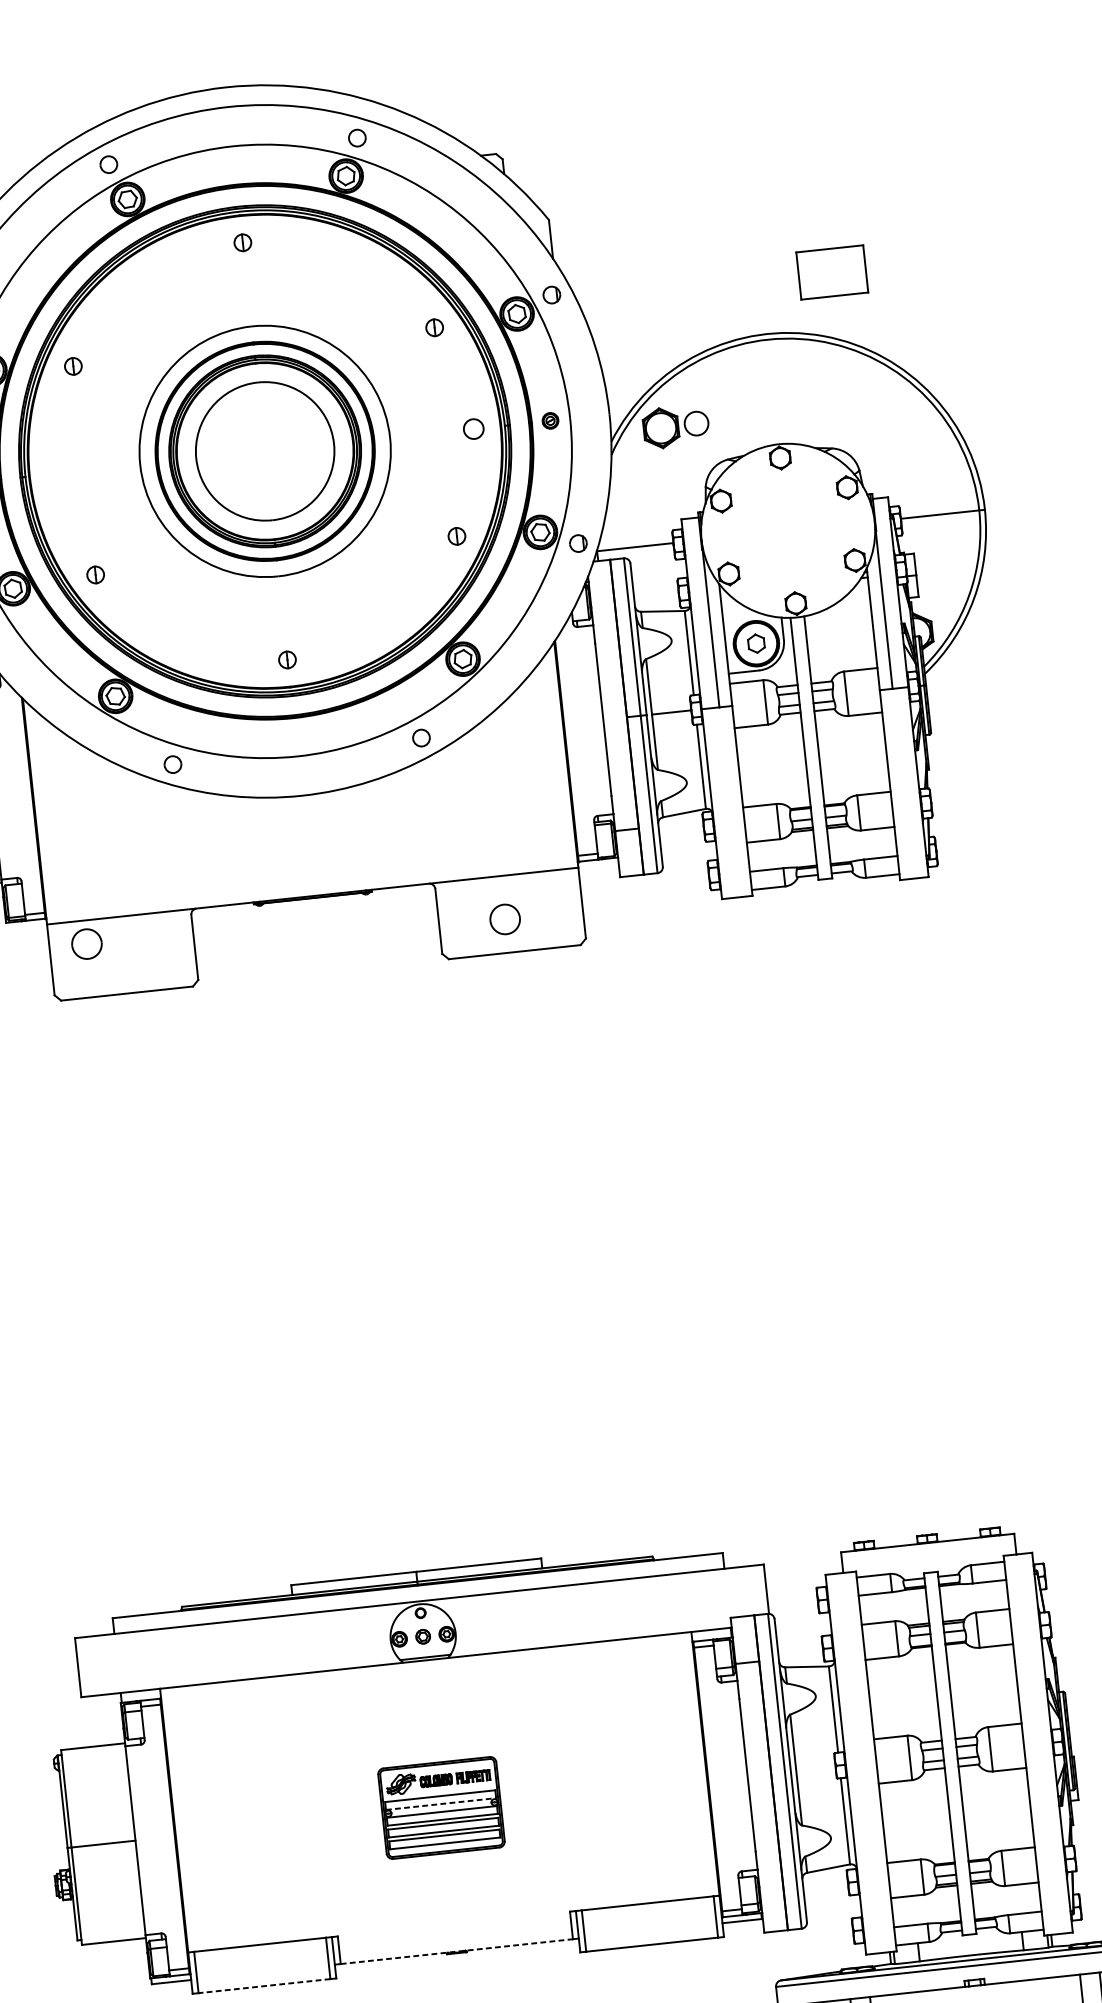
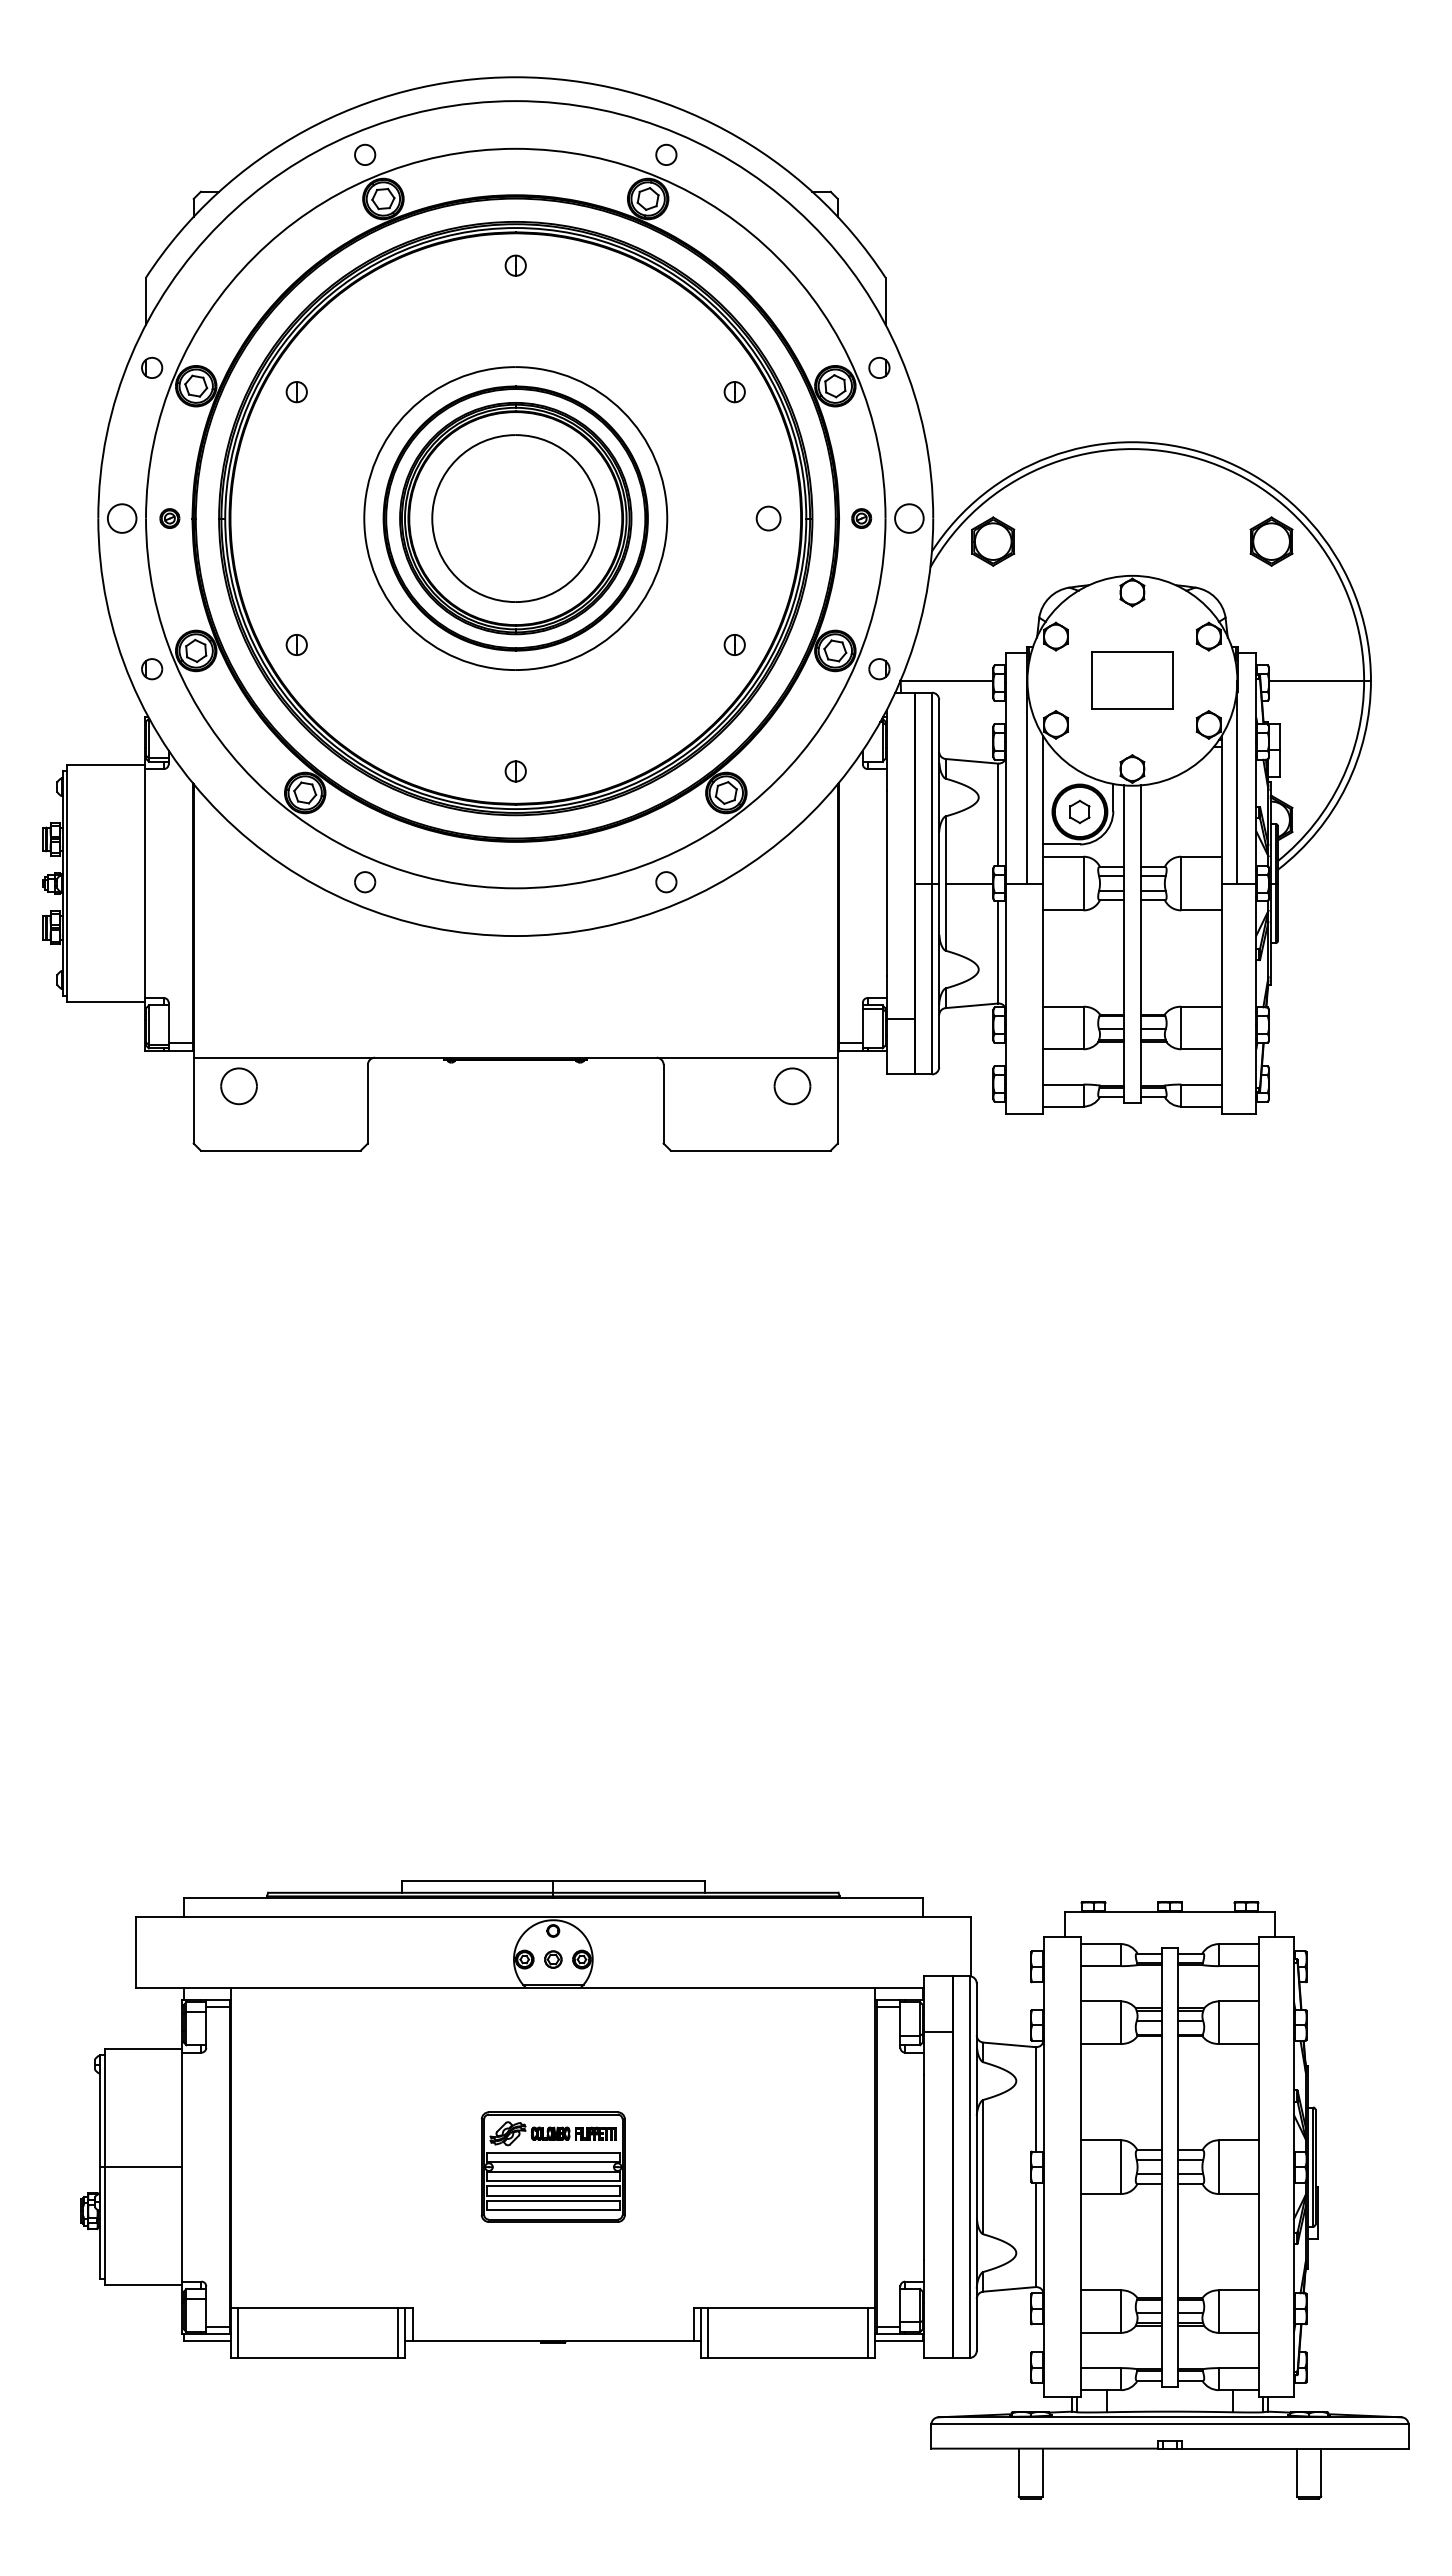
part: (832, 272) -> (1132, 680), moved
part: (890, 403) -> (1271, 541), added
circle: (696, 423) -> (909, 518), moved
part: (505, 919) -> (792, 1086), moved
line: (441, 1804) -> (553, 2162), dashed -> solid
line: (457, 1951) -> (553, 2341), dashed -> solid
line: (264, 1985) -> (318, 2357), dashed -> solid

